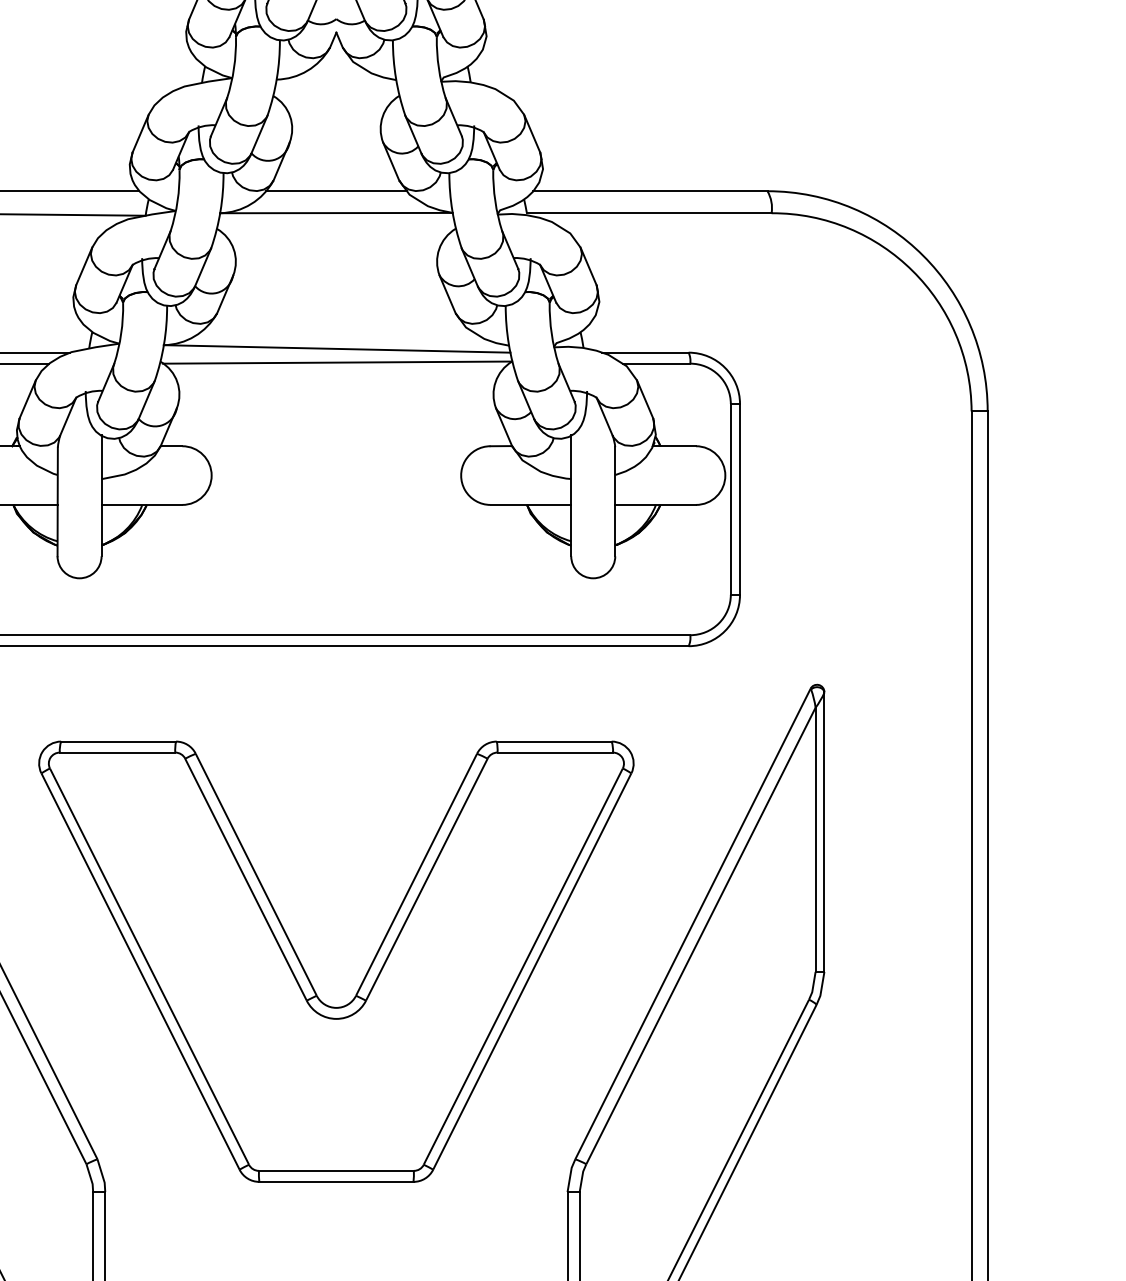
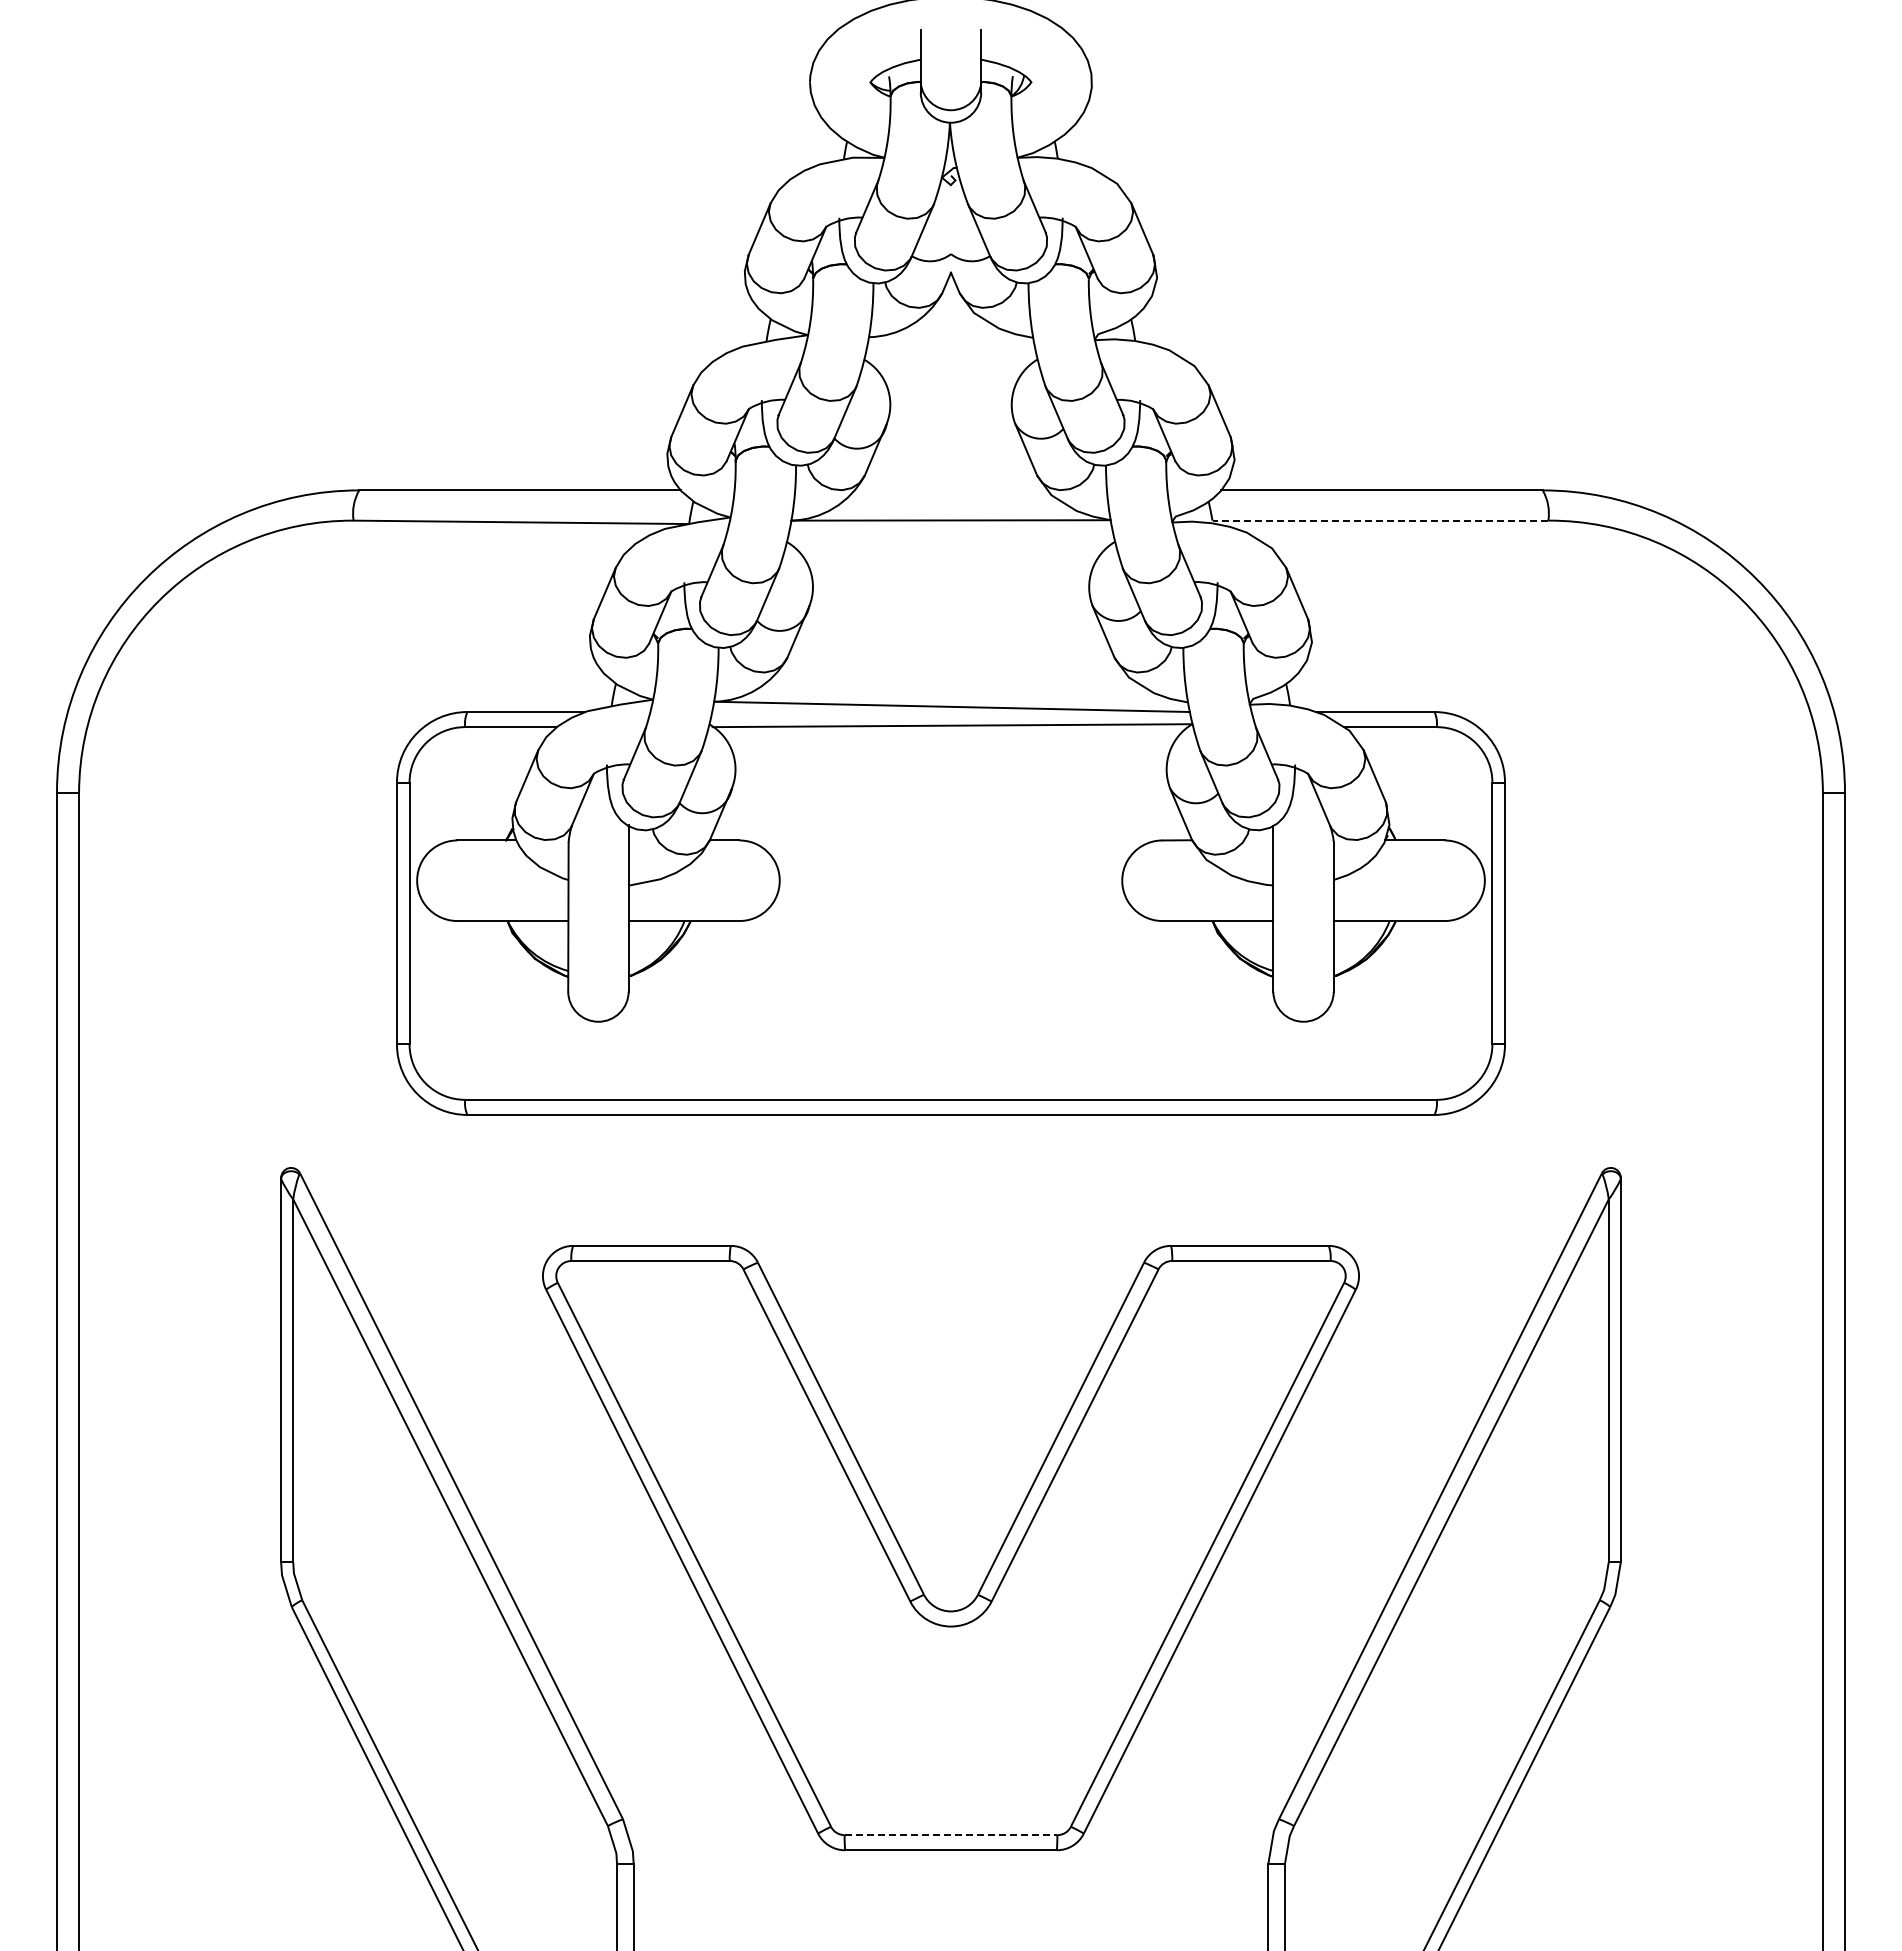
line: (336, 191) -> (951, 490), removed
line: (649, 213) -> (1380, 520), solid -> dashed
line: (336, 1171) -> (951, 1835), solid -> dashed

